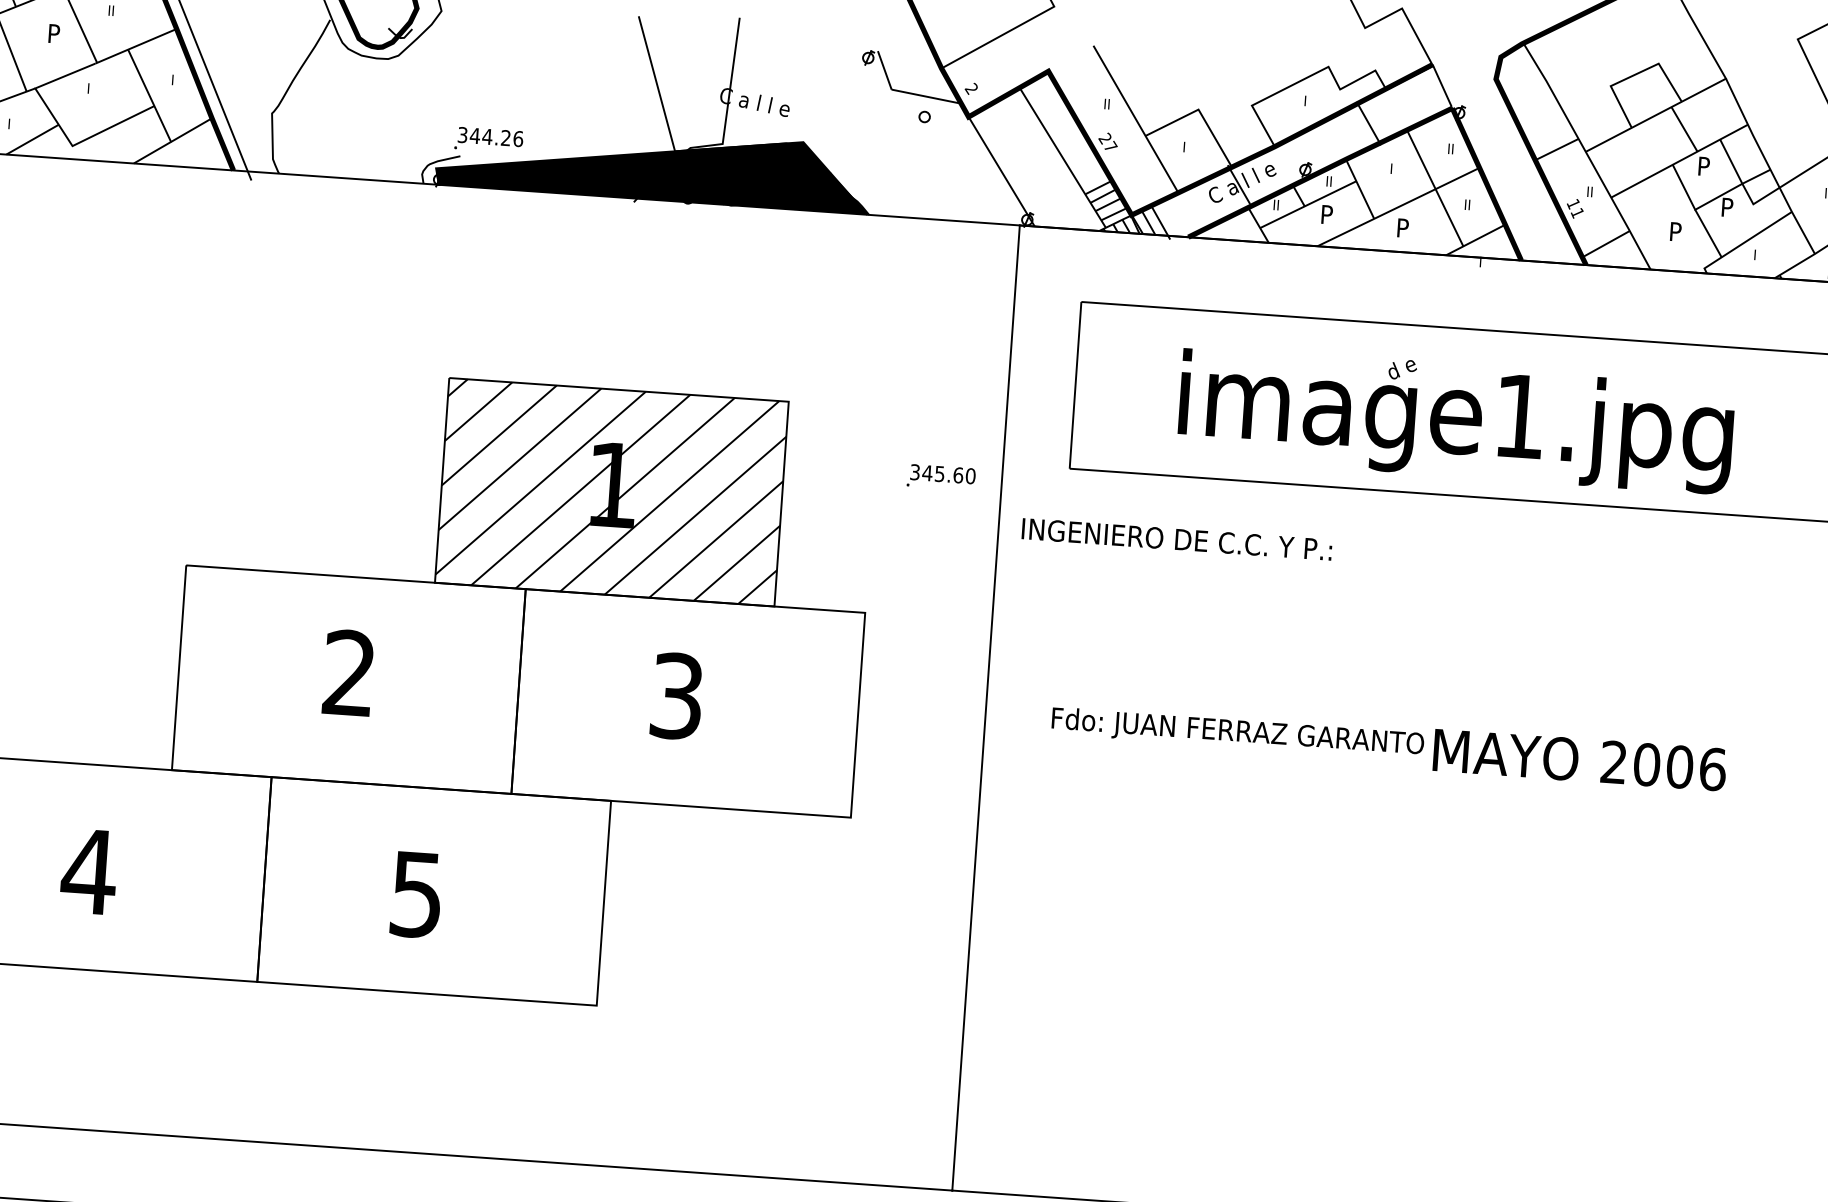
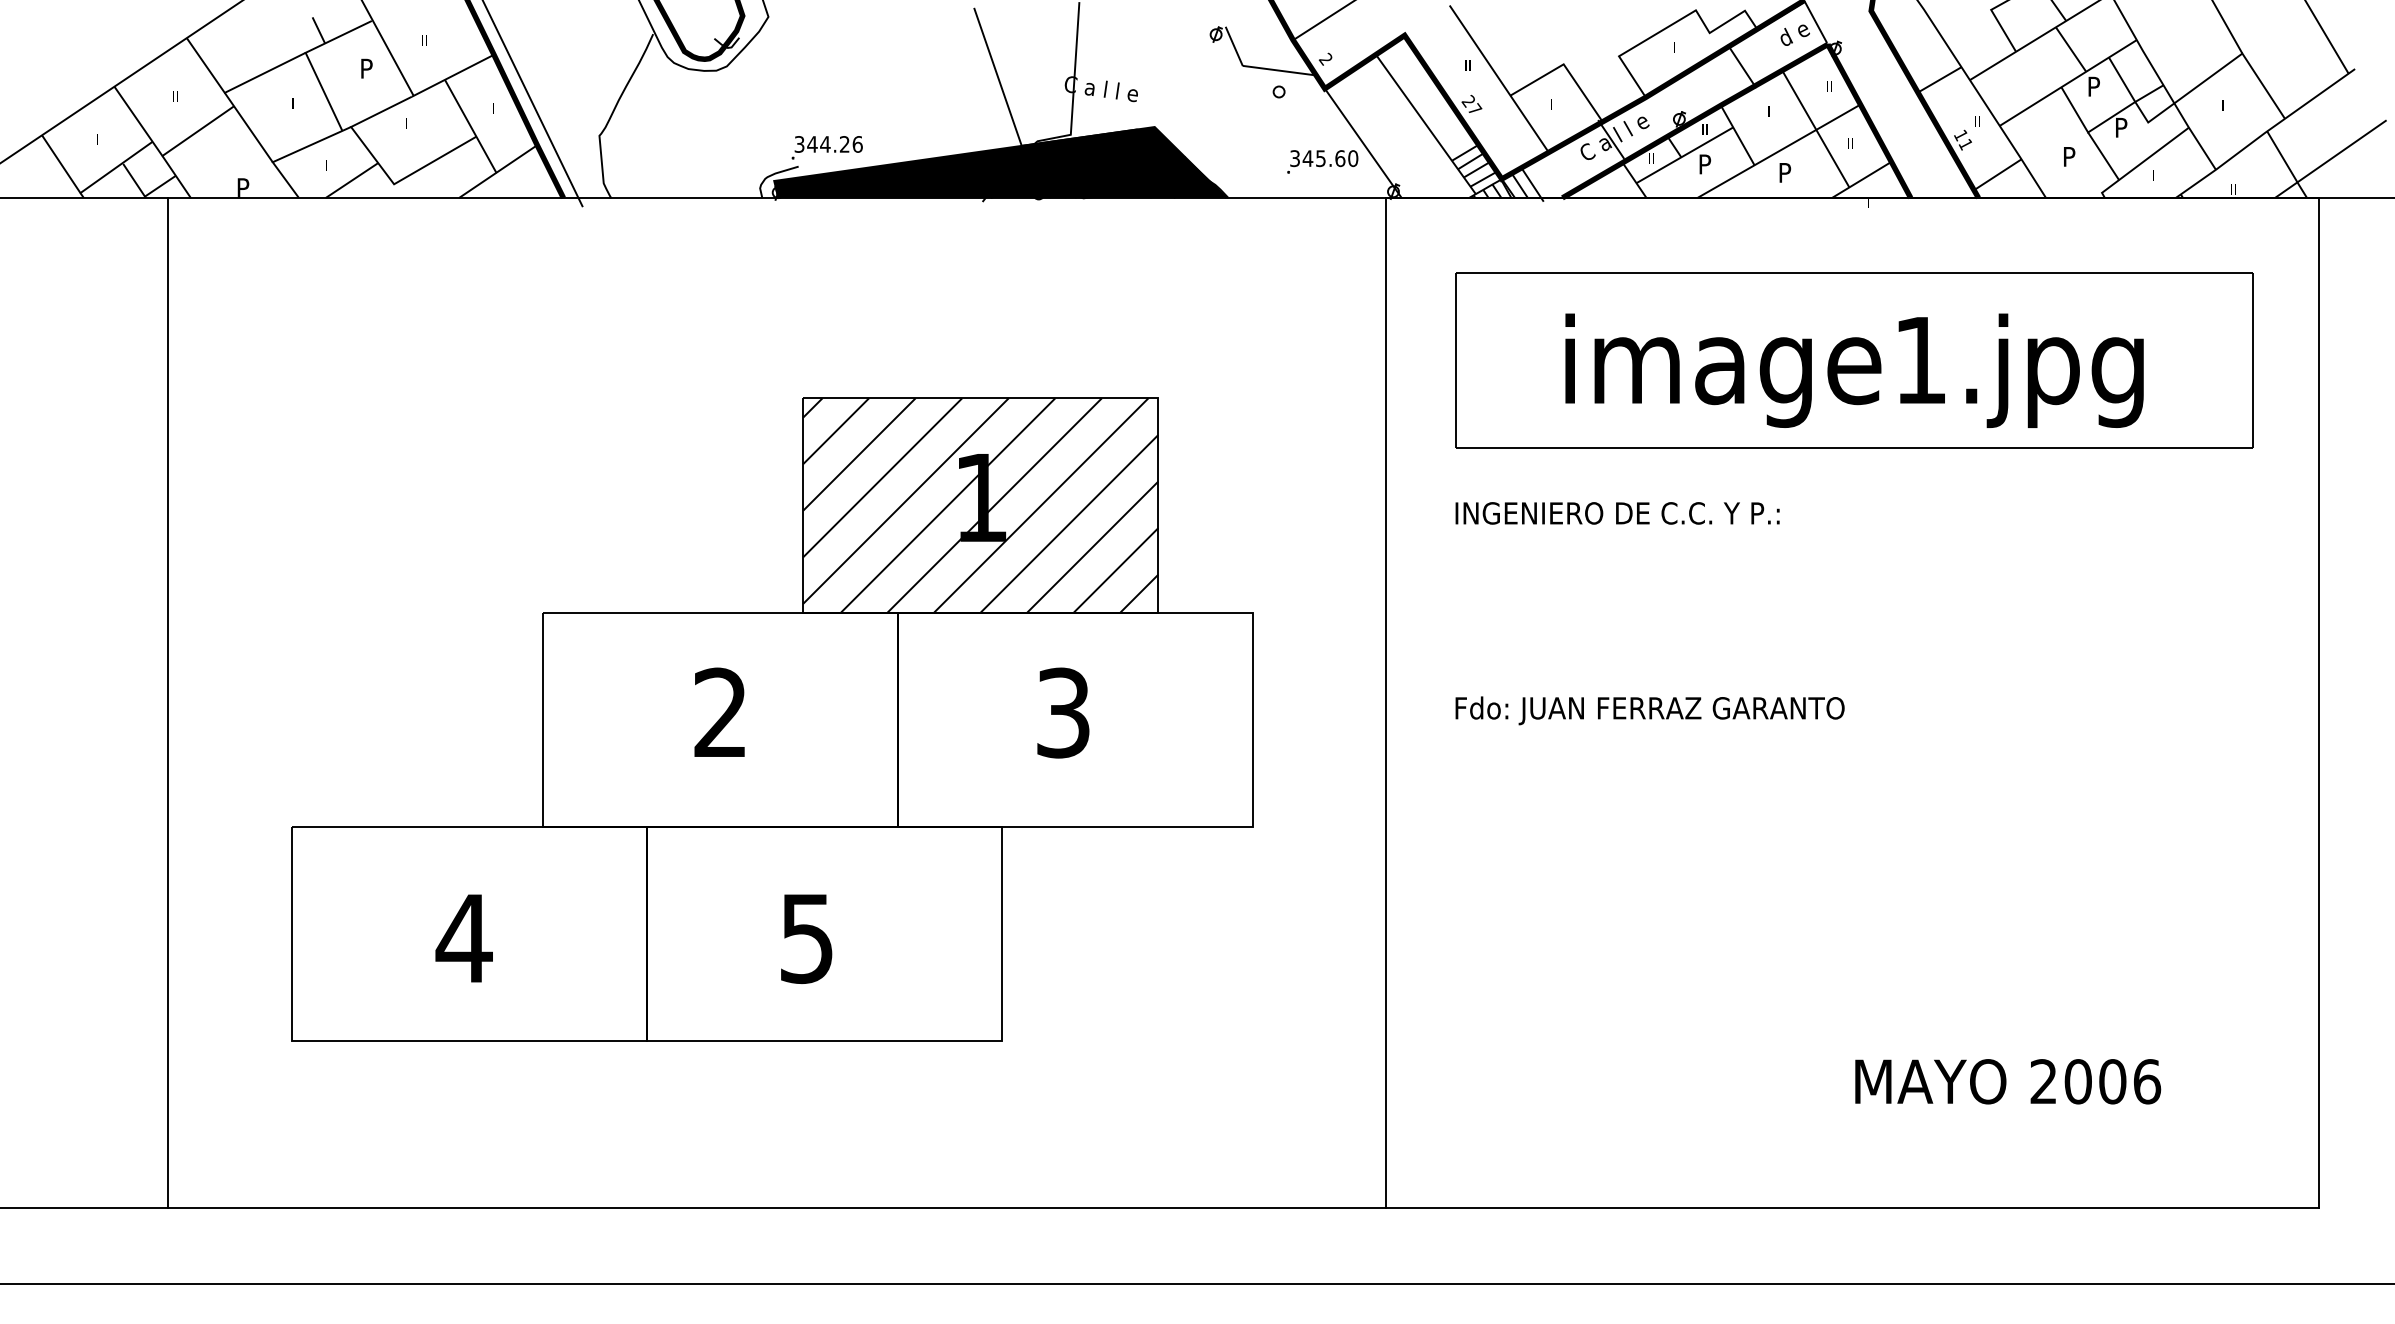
text: (1402, 368) -> (1794, 34), moved
part: (941, 476) -> (1322, 161), moved
text: (1176, 539) -> (1617, 513), moved
text: (1580, 759) -> (2008, 1081), moved

